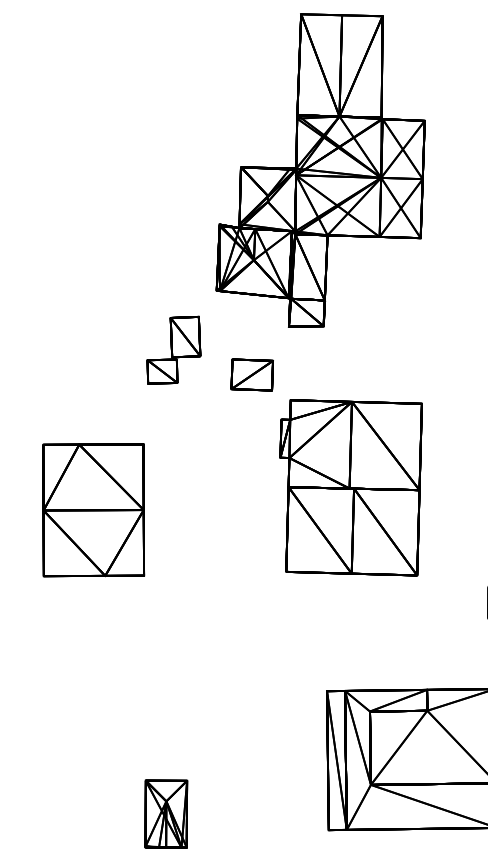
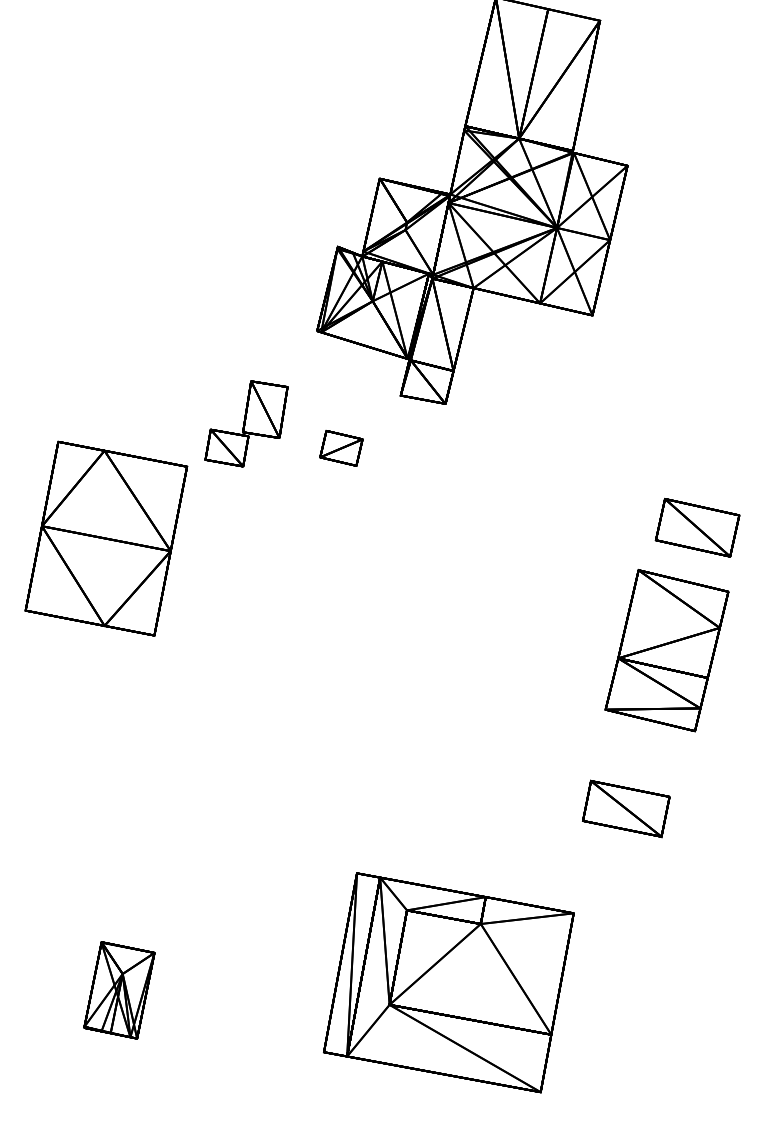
part: (173, 350) -> (246, 423), moved
part: (252, 375) -> (341, 448), size x0.7
part: (354, 487) -> (443, 618), removed
part: (93, 510) -> (106, 538), moved

